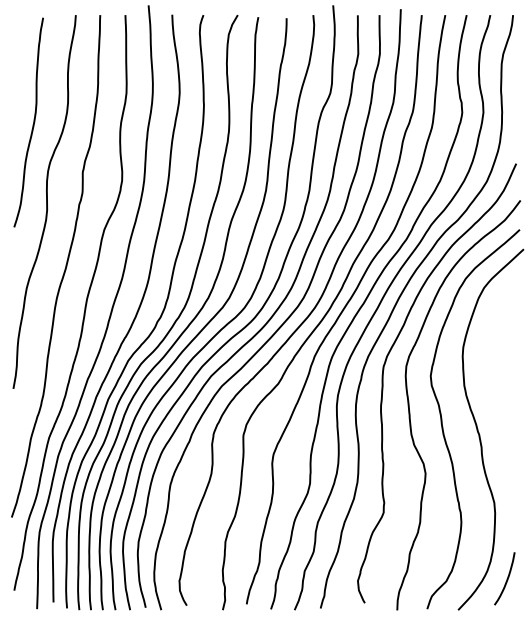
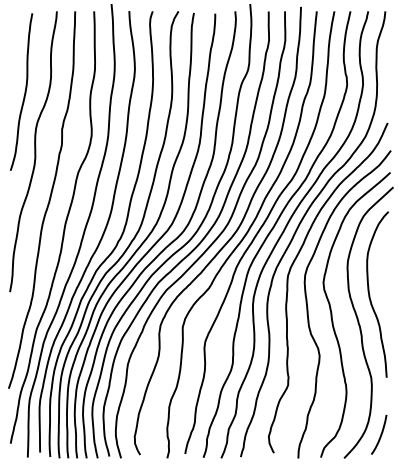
curve: (492, 391) -> (369, 294), added

